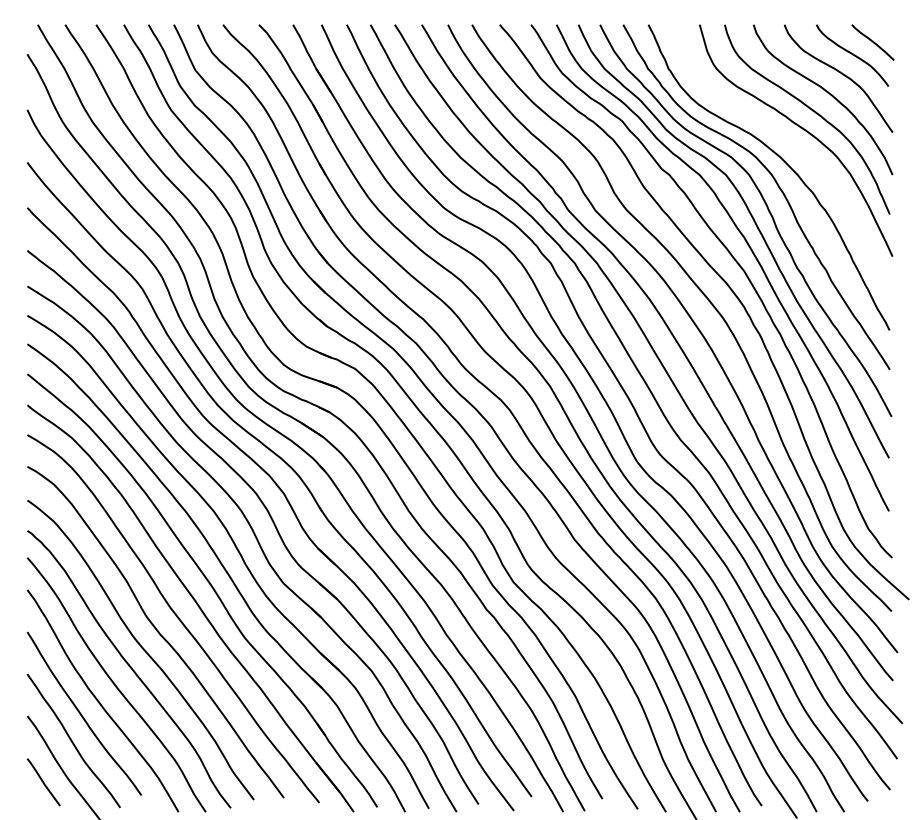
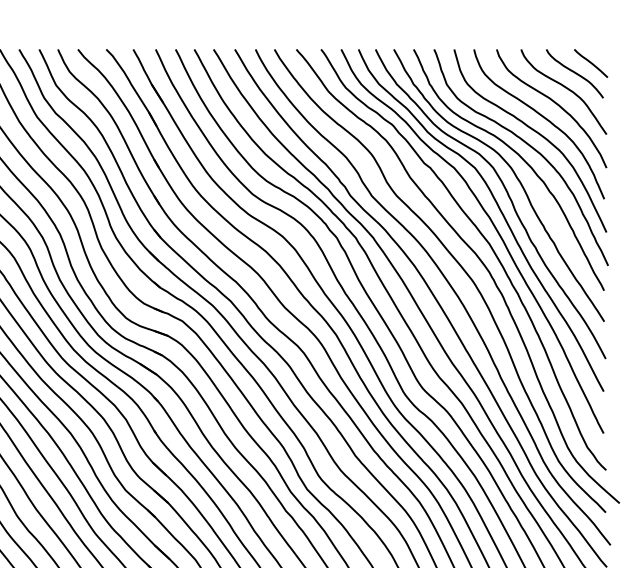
curve: (794, 147) -> (529, 146), added

